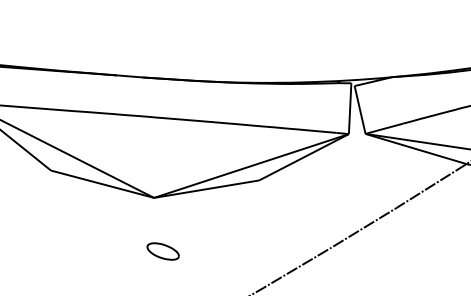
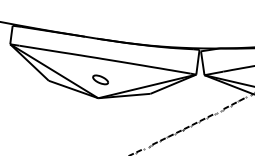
part: (162, 250) -> (100, 79), moved

